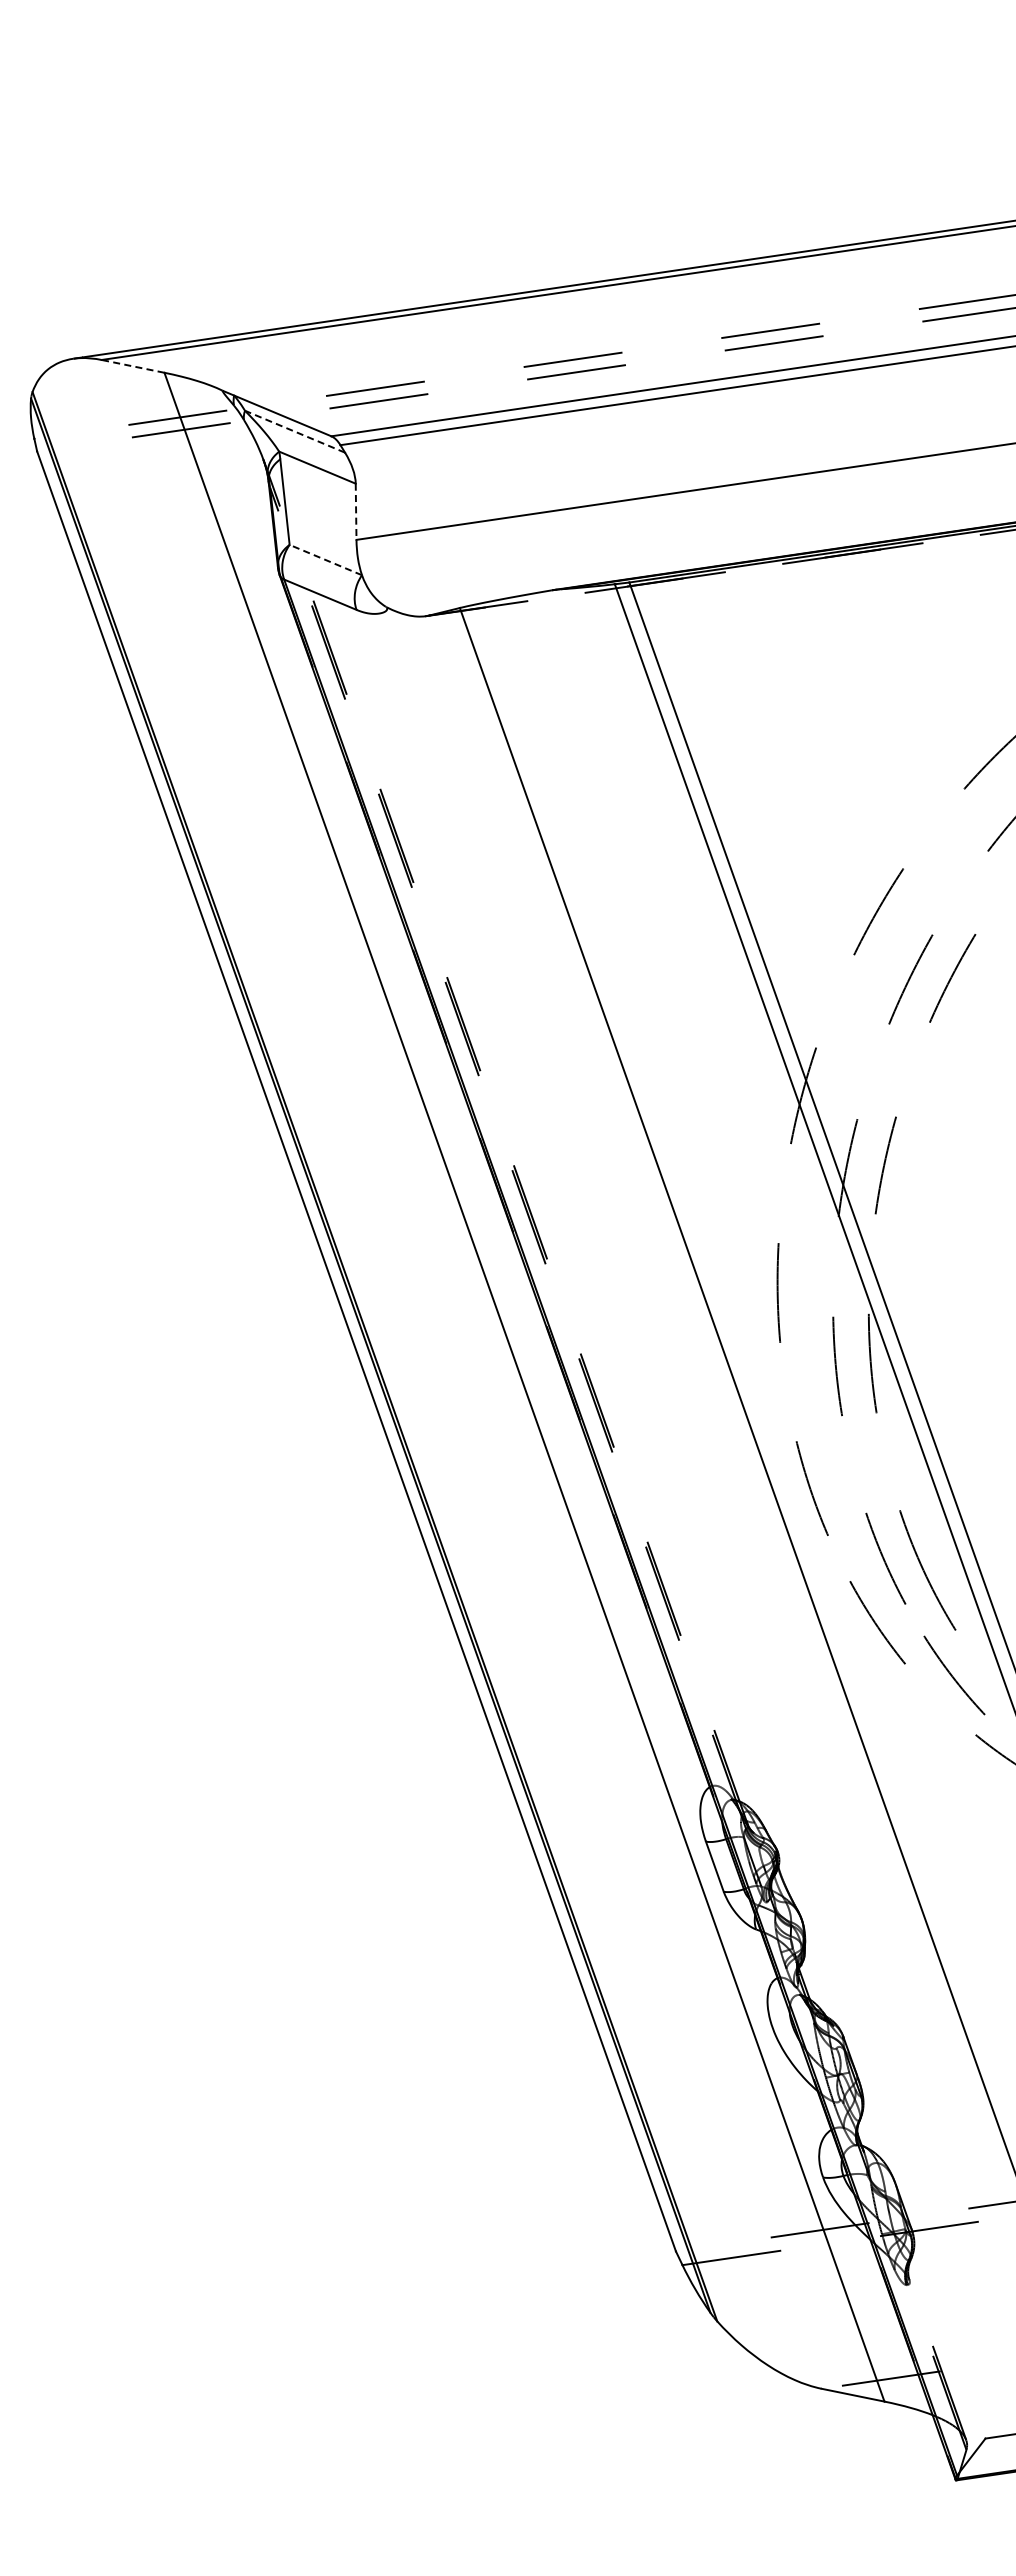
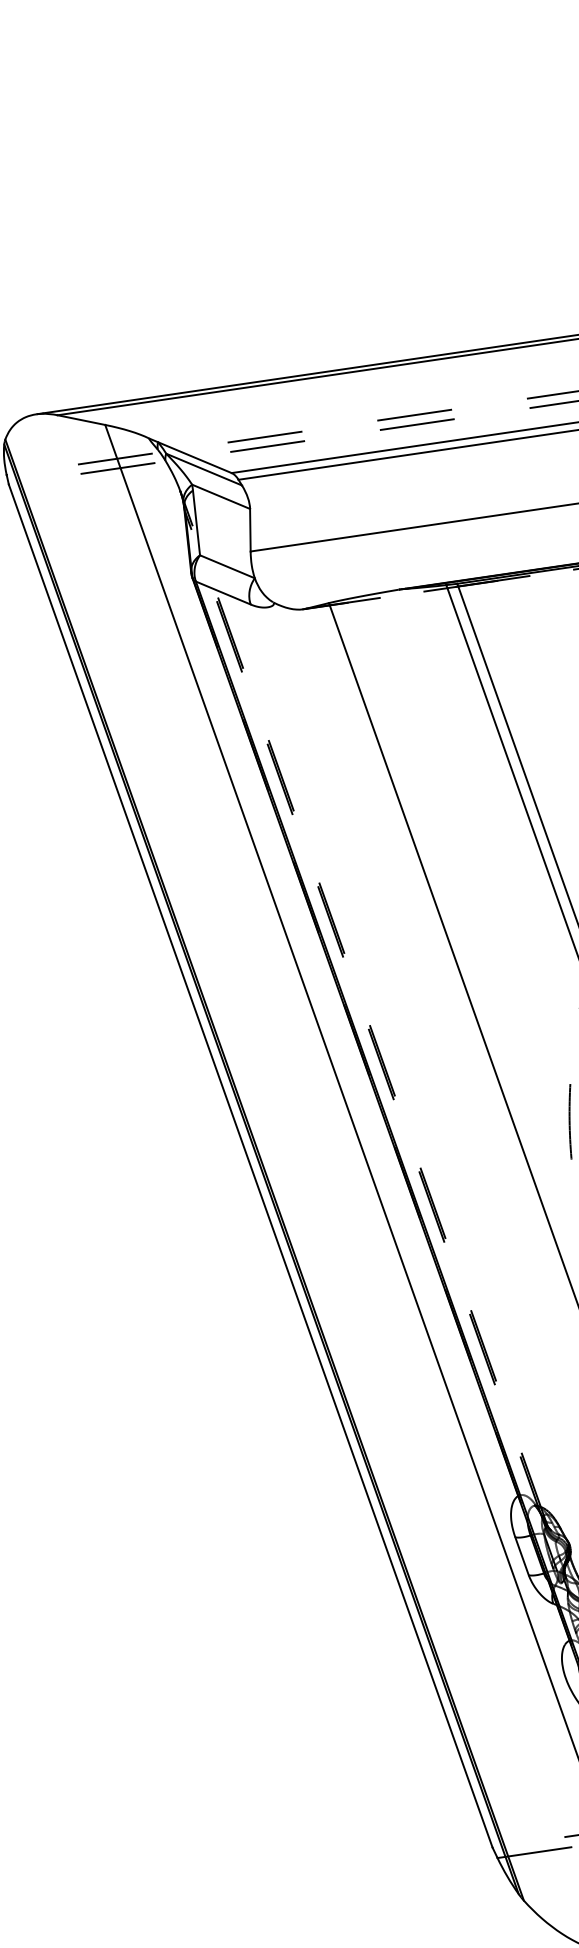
line: (132, 366) -> (81, 420), dashed -> solid
line: (294, 431) -> (203, 469), dashed -> solid
line: (356, 512) -> (250, 530), dashed -> solid
line: (325, 559) -> (227, 566), dashed -> solid

